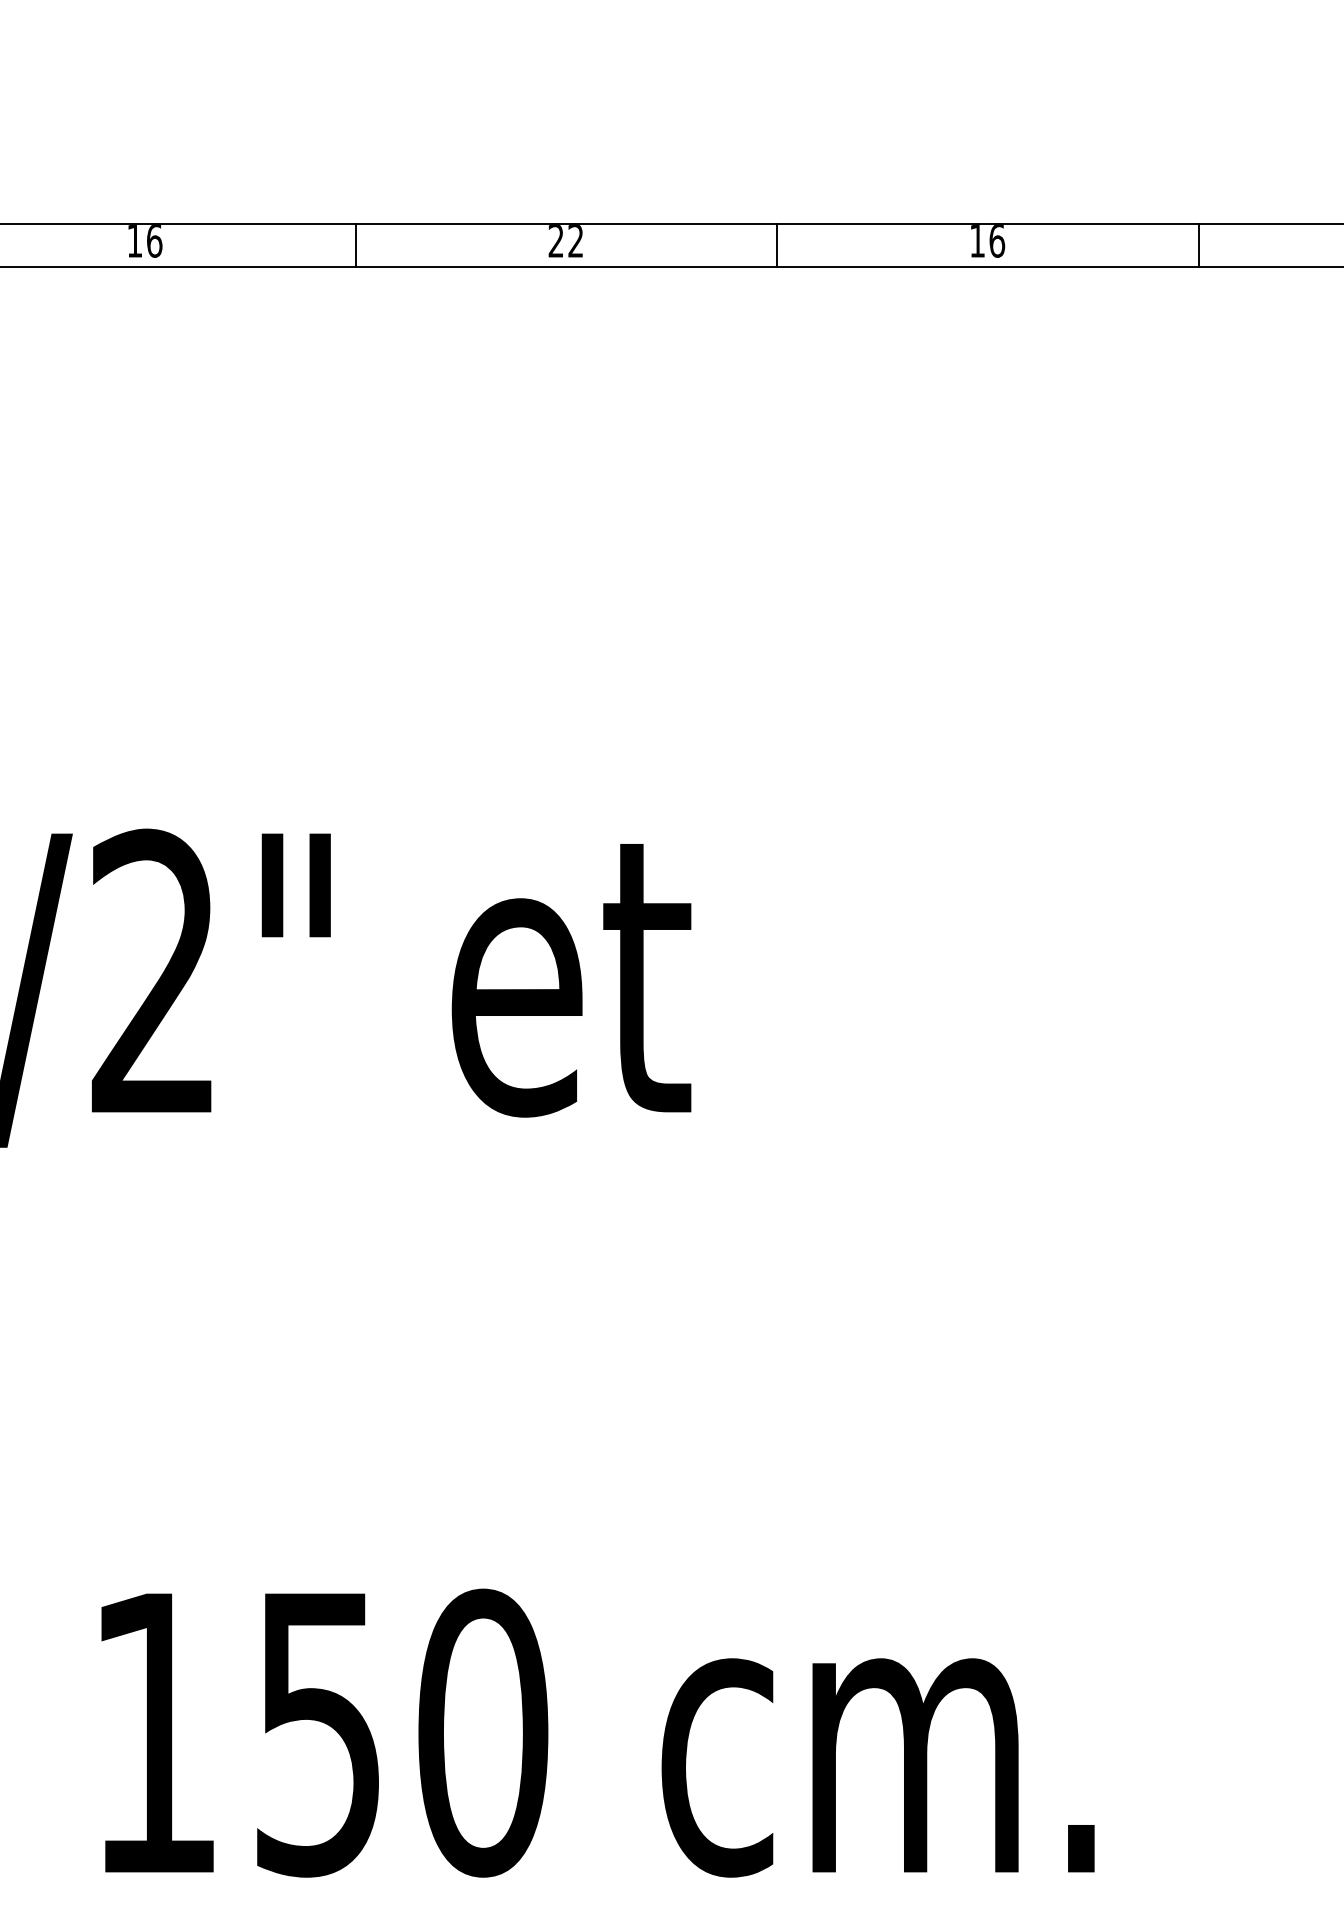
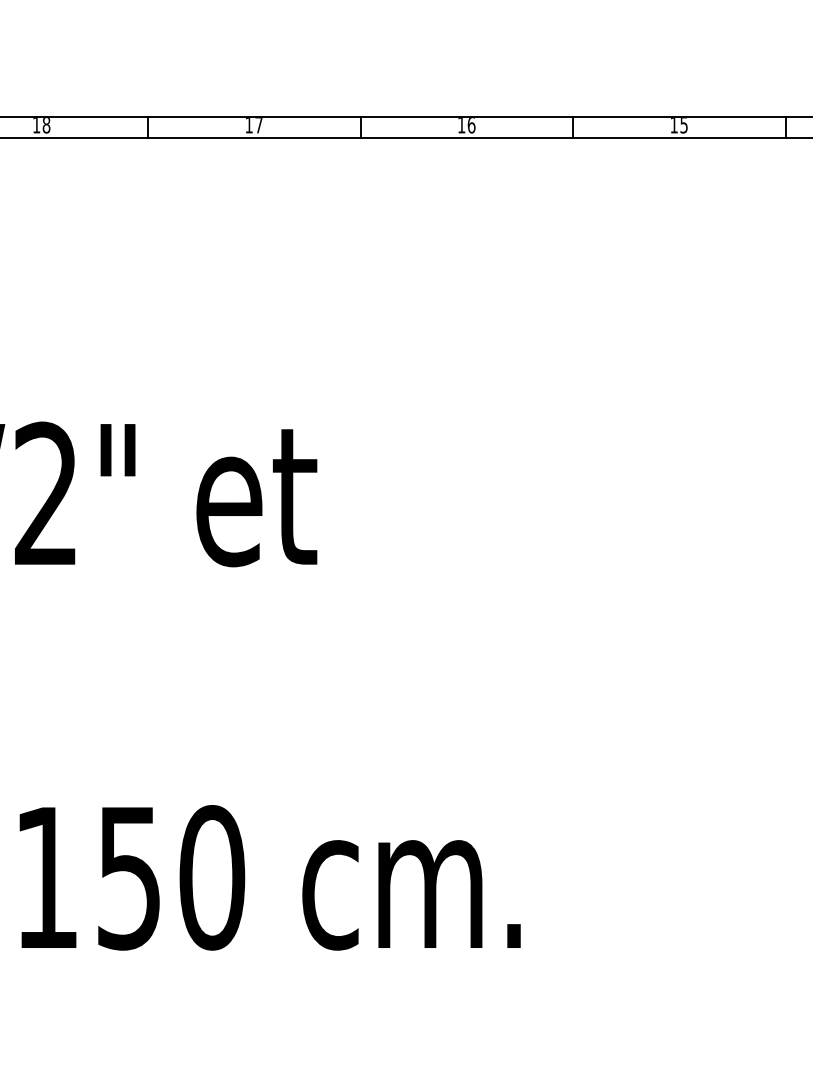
text: (154, 241) -> (46, 125), 16 -> 18
text: (564, 241) -> (253, 125), 22 -> 17

